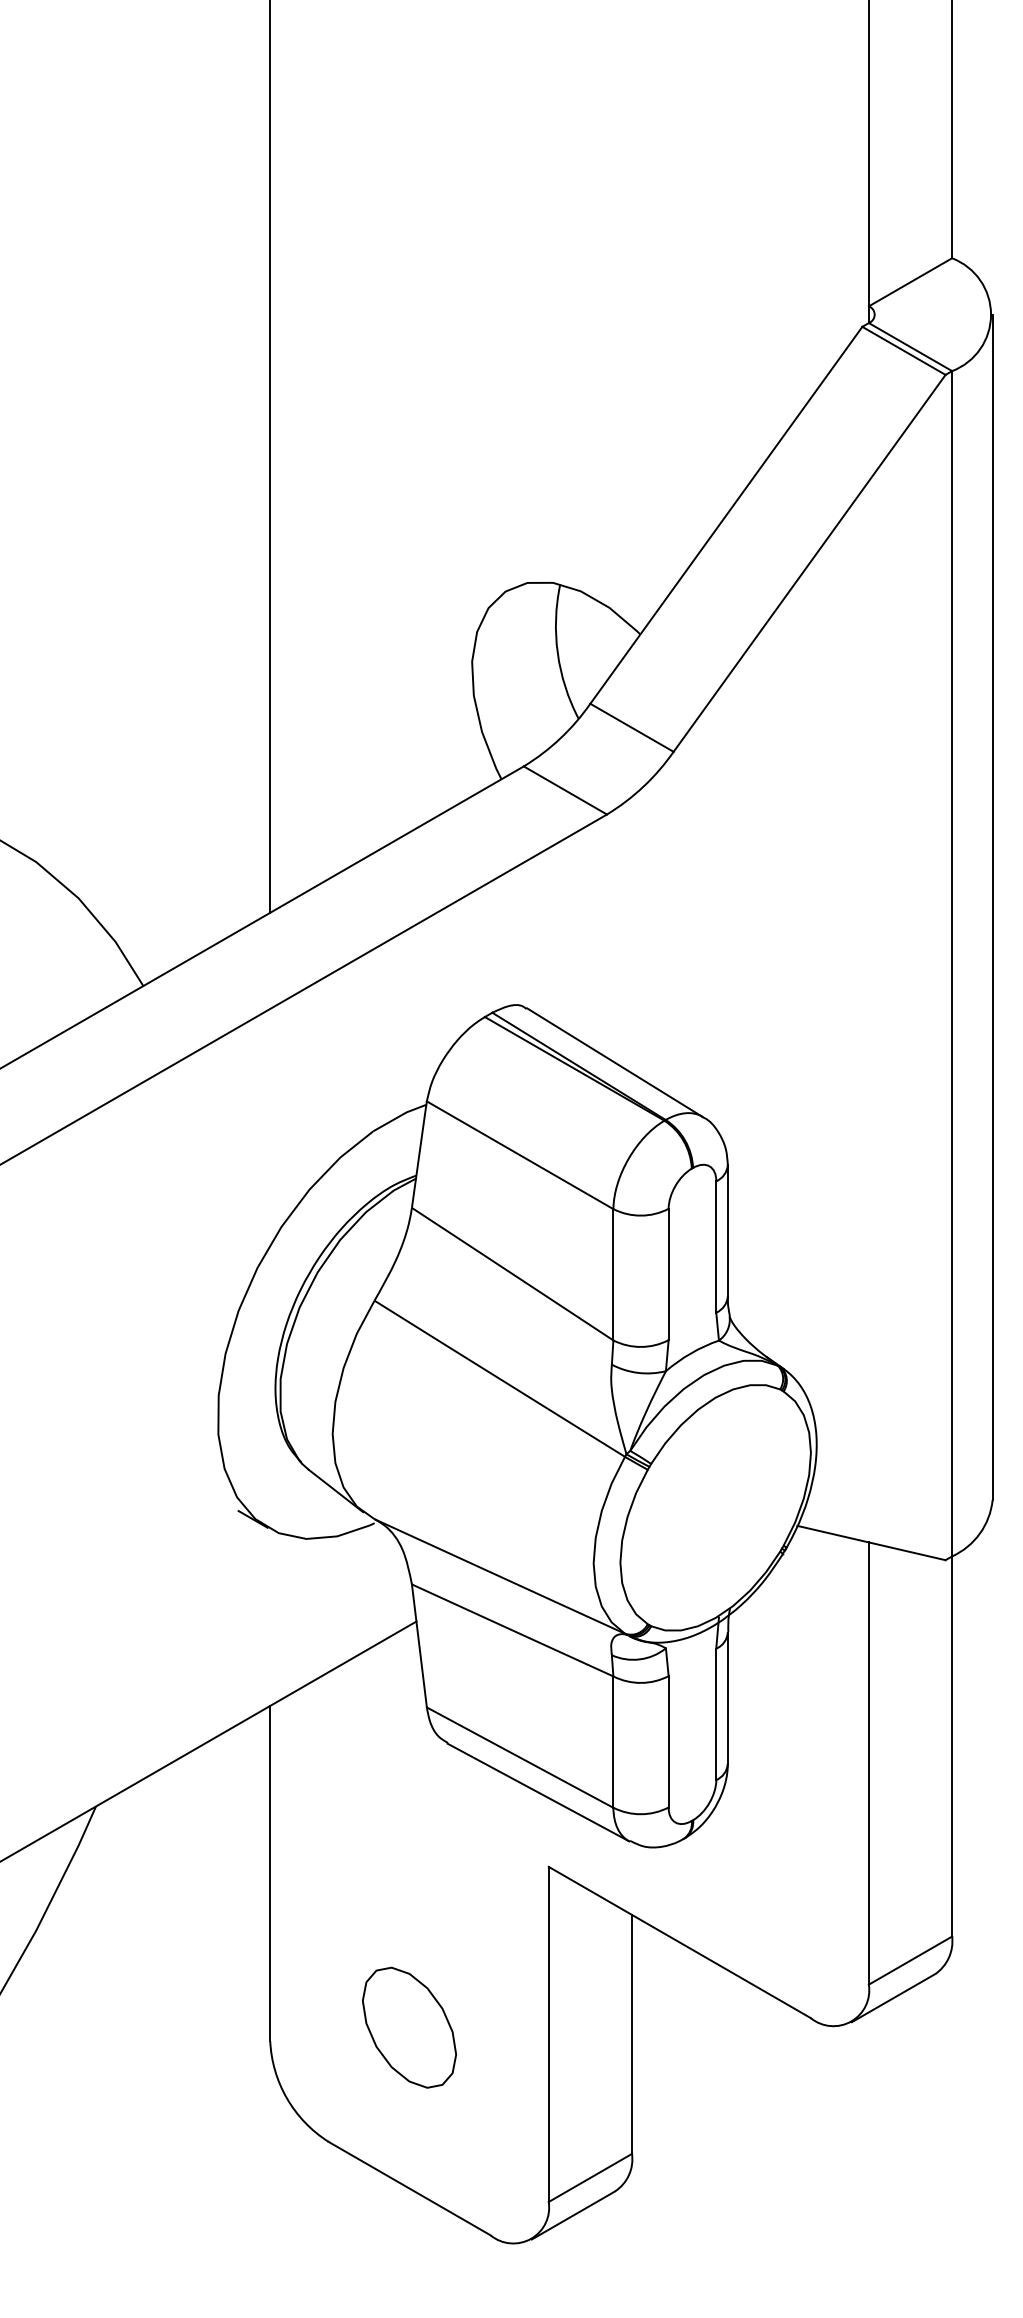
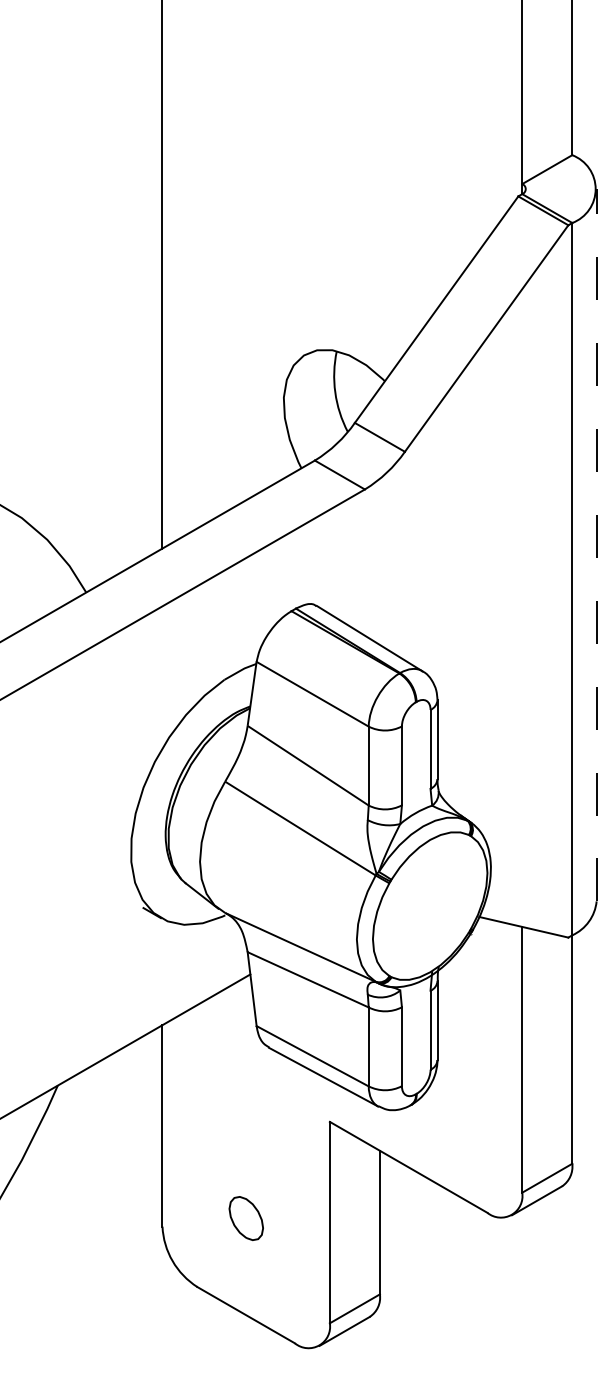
line: (992, 906) -> (596, 544), solid -> dashed
part: (409, 2027) -> (246, 1218), size x0.6

